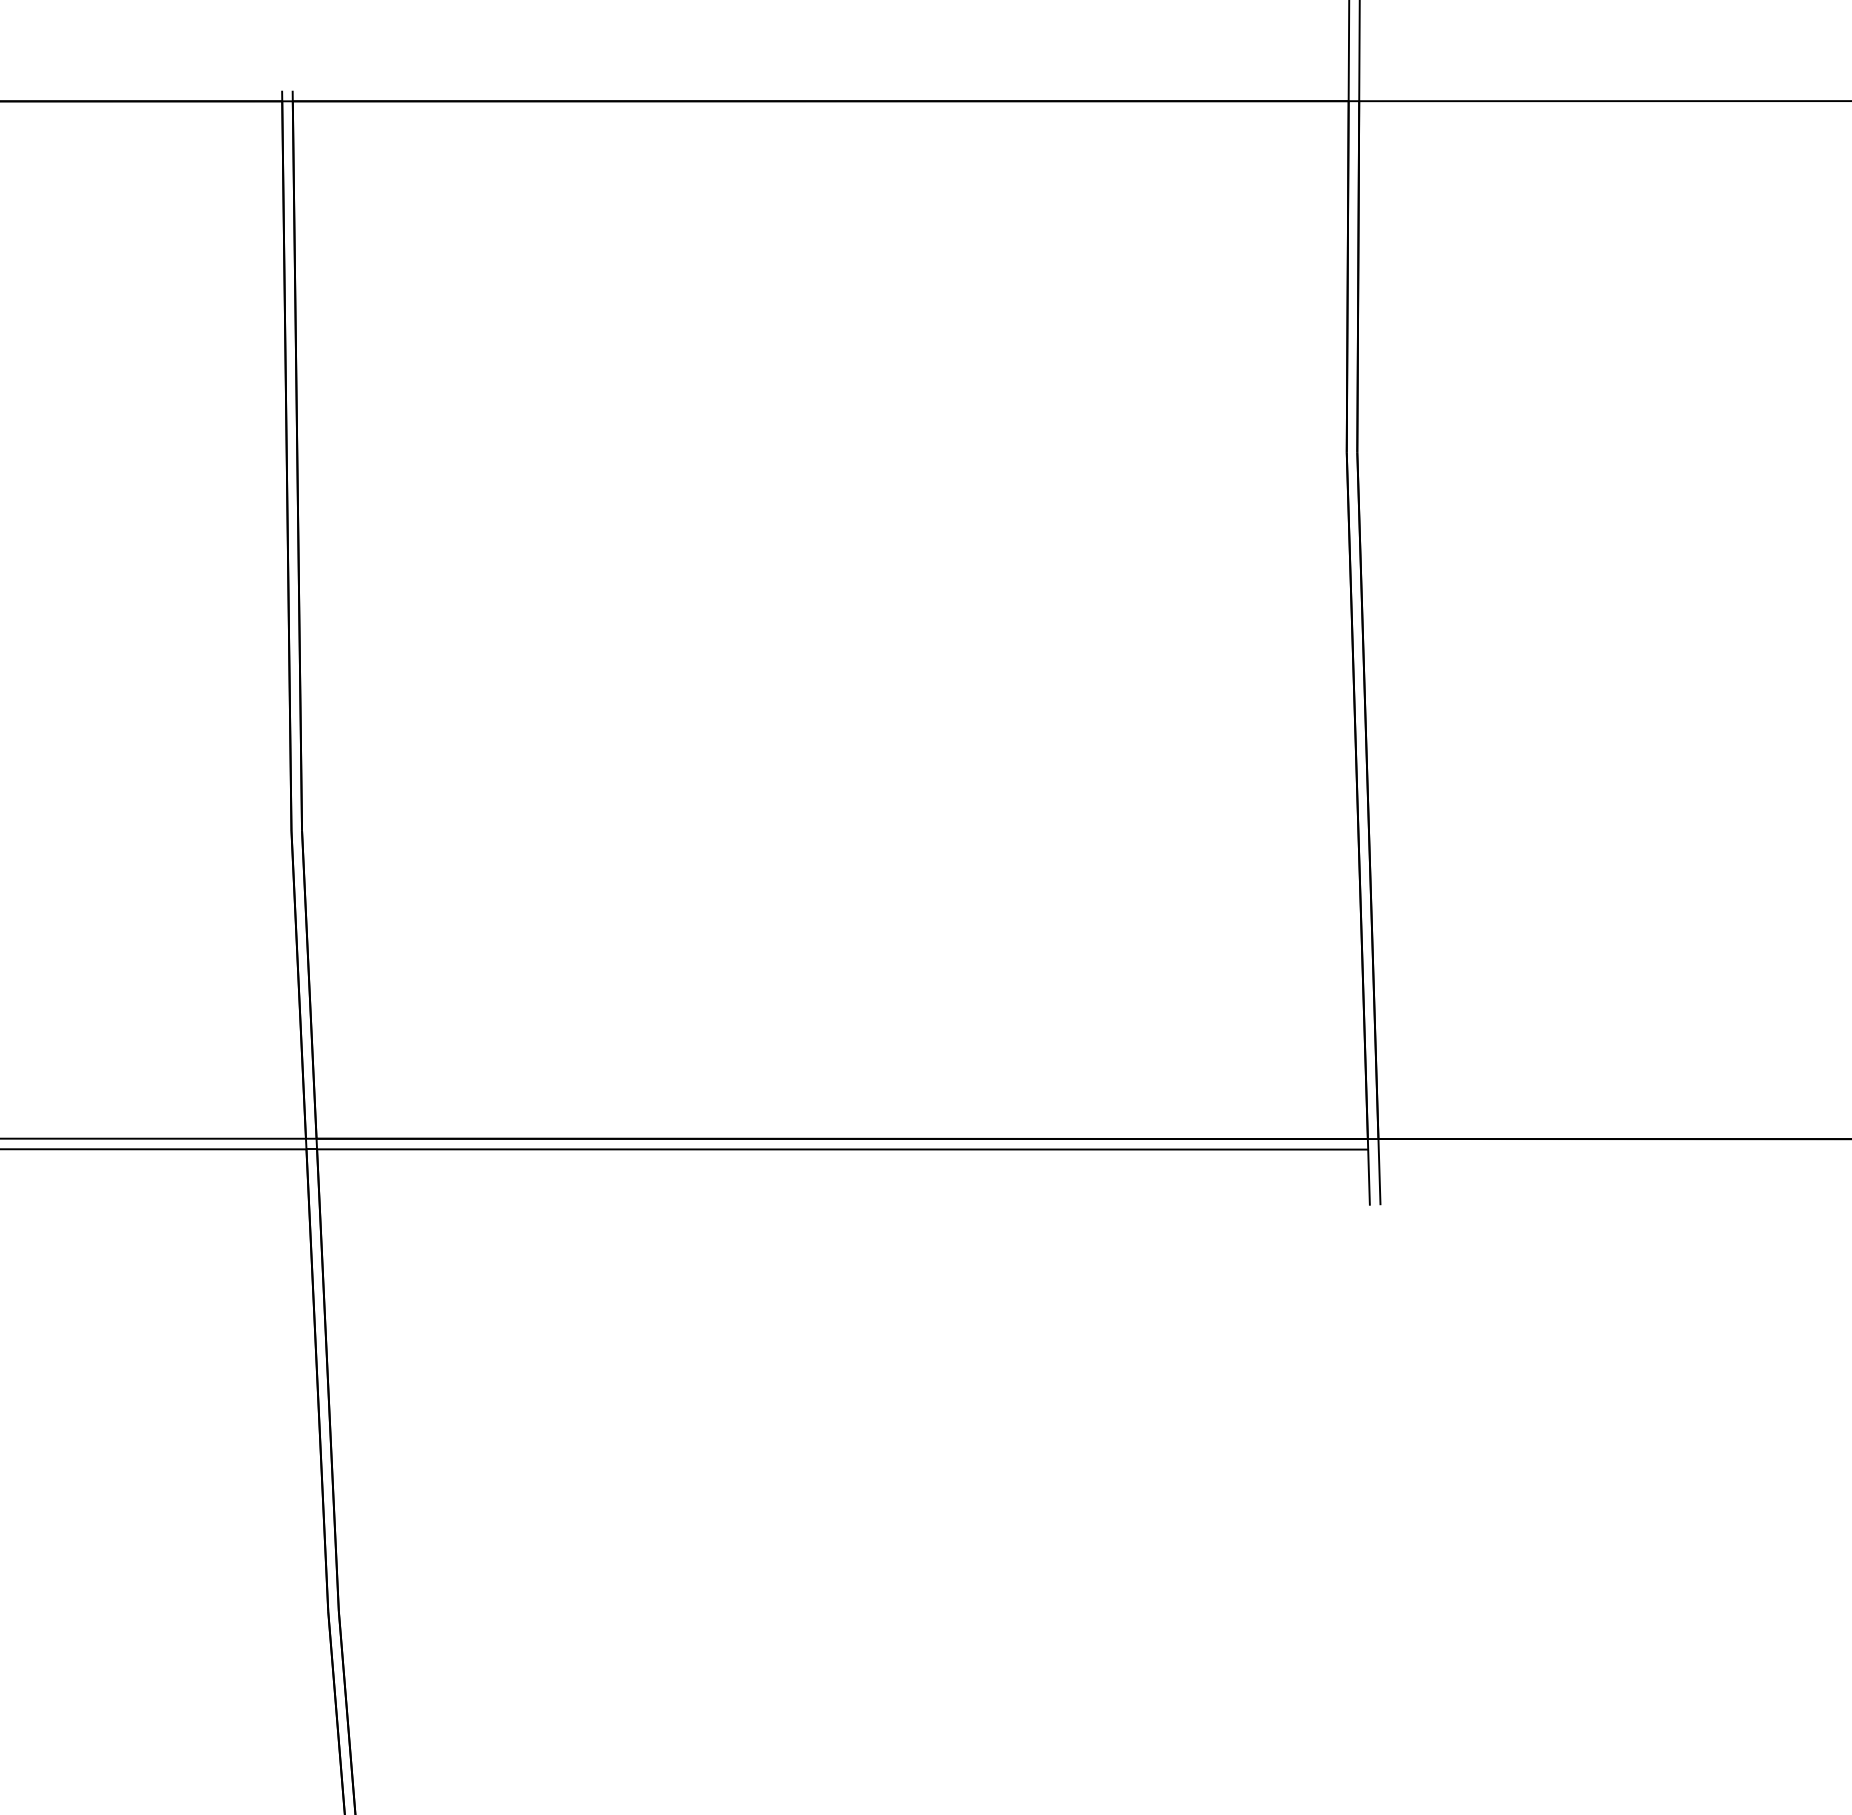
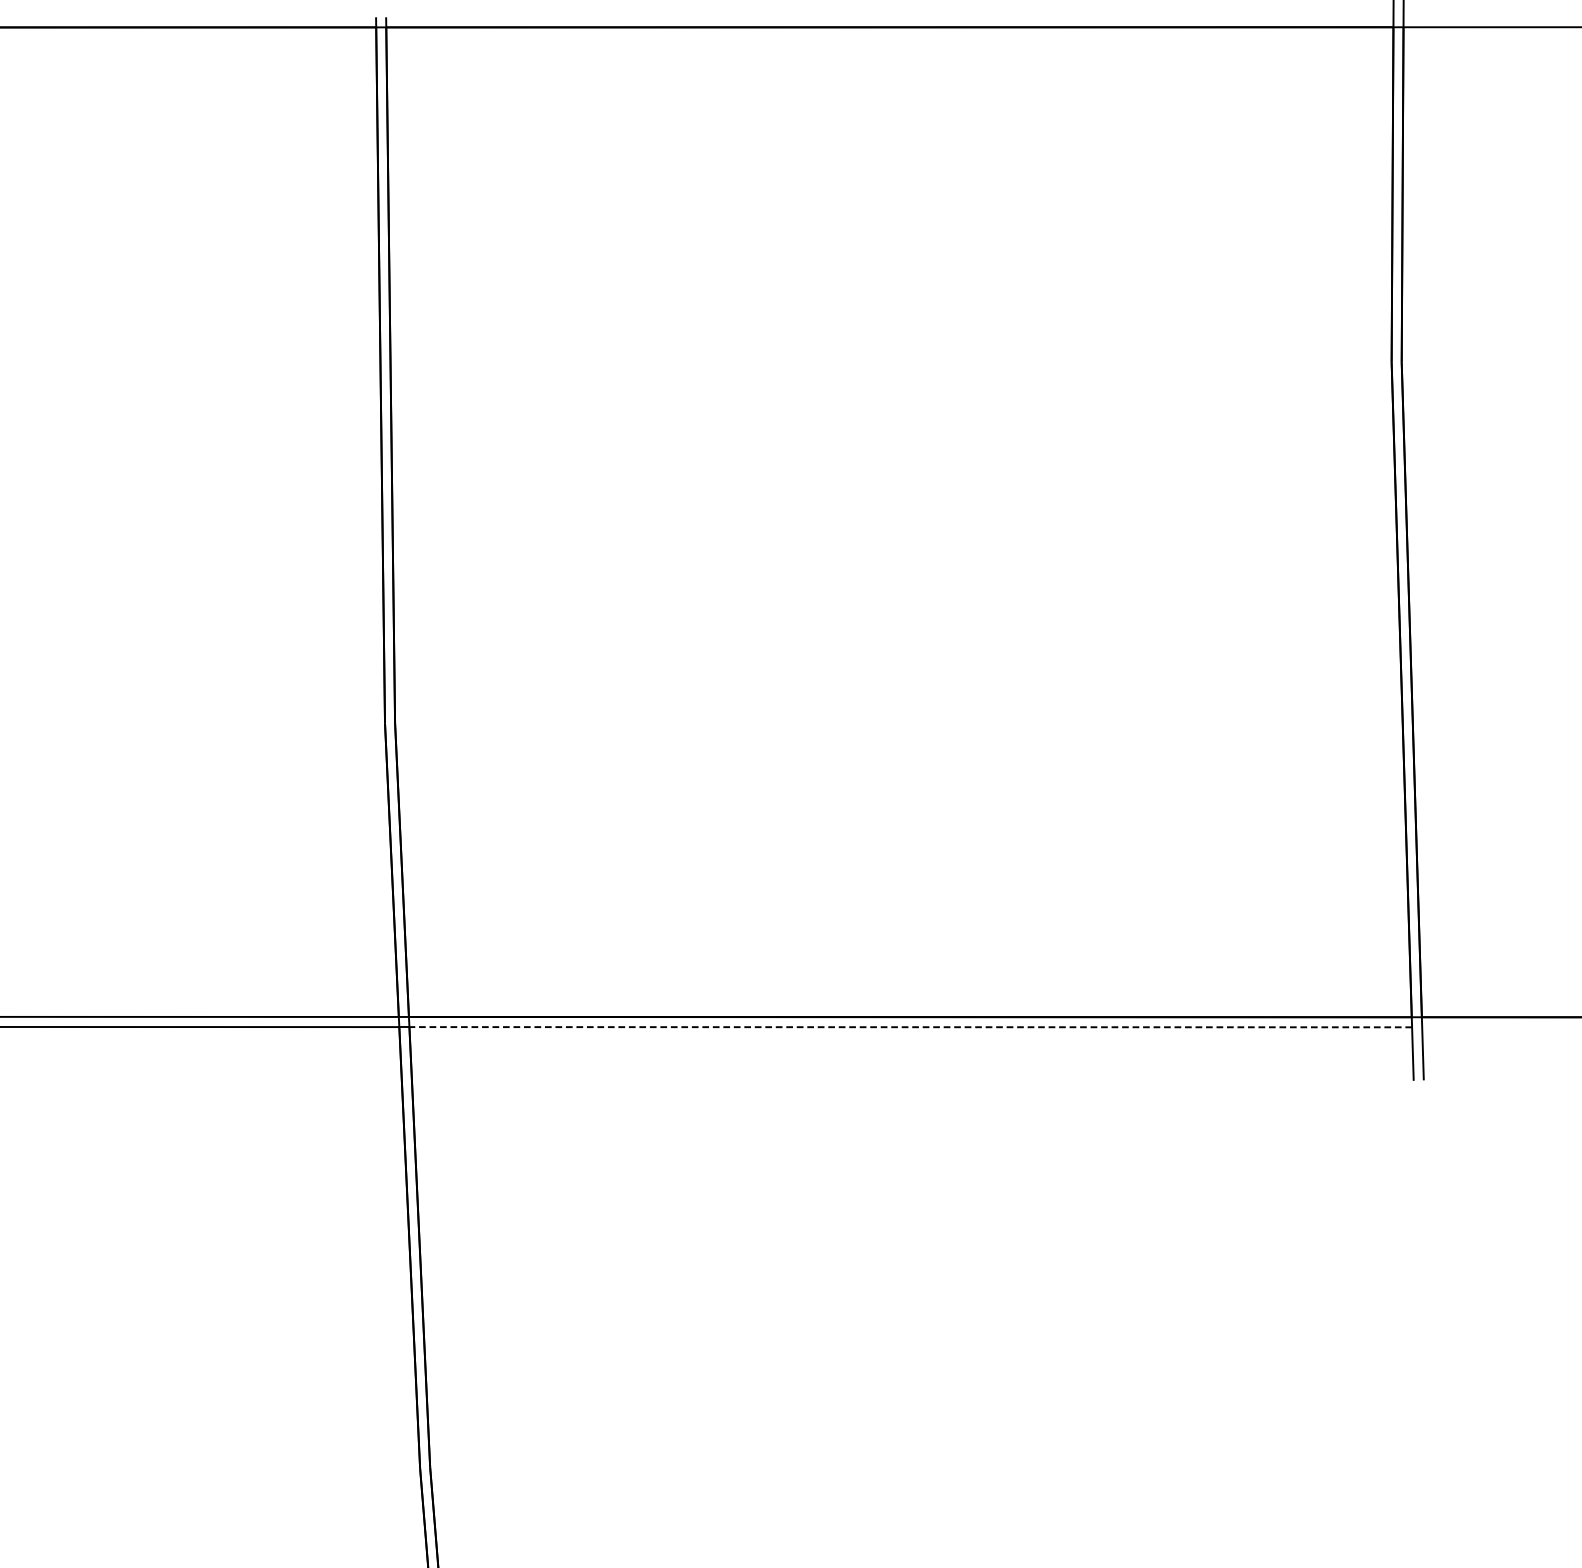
line: (842, 1149) -> (910, 1027), solid -> dashed

